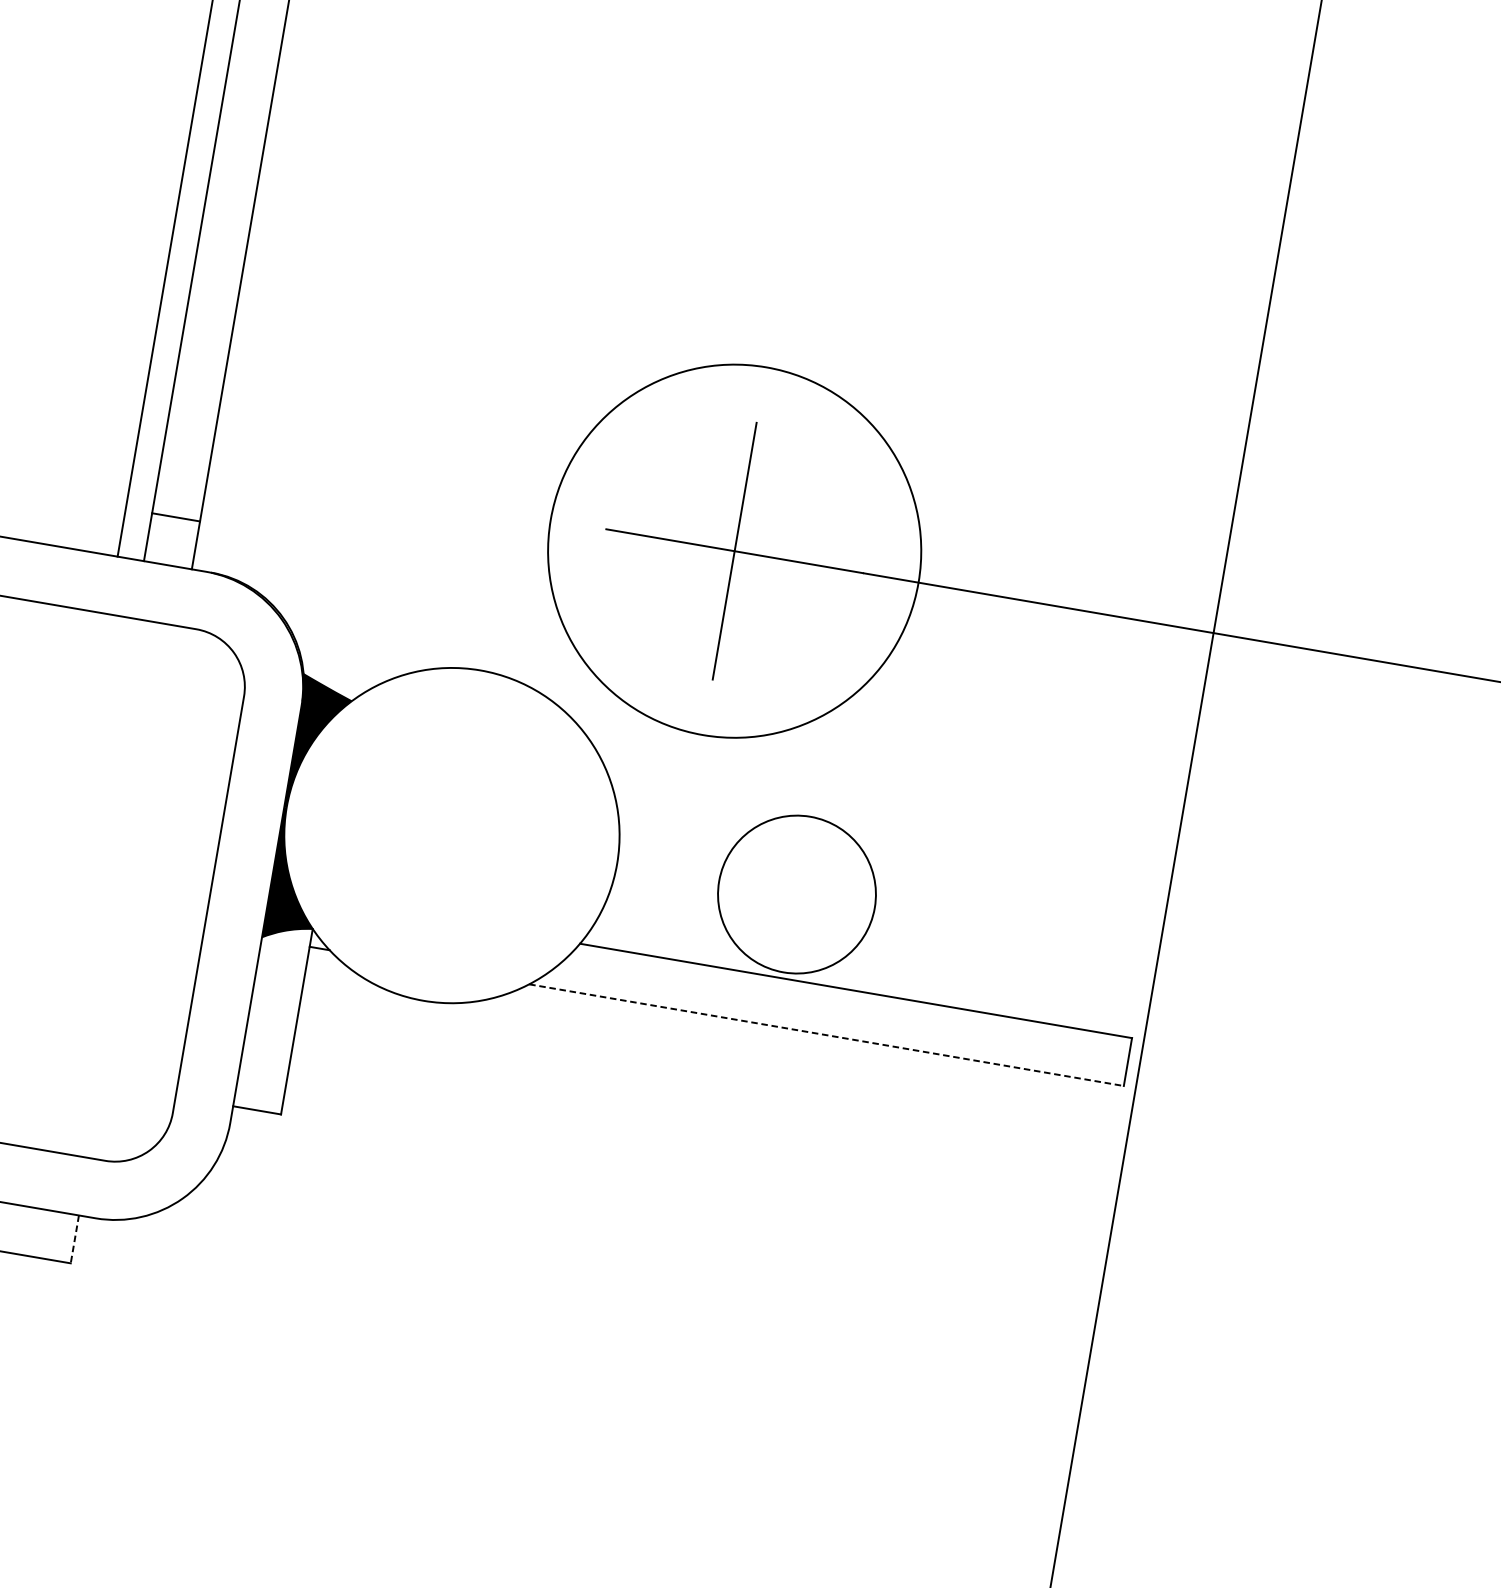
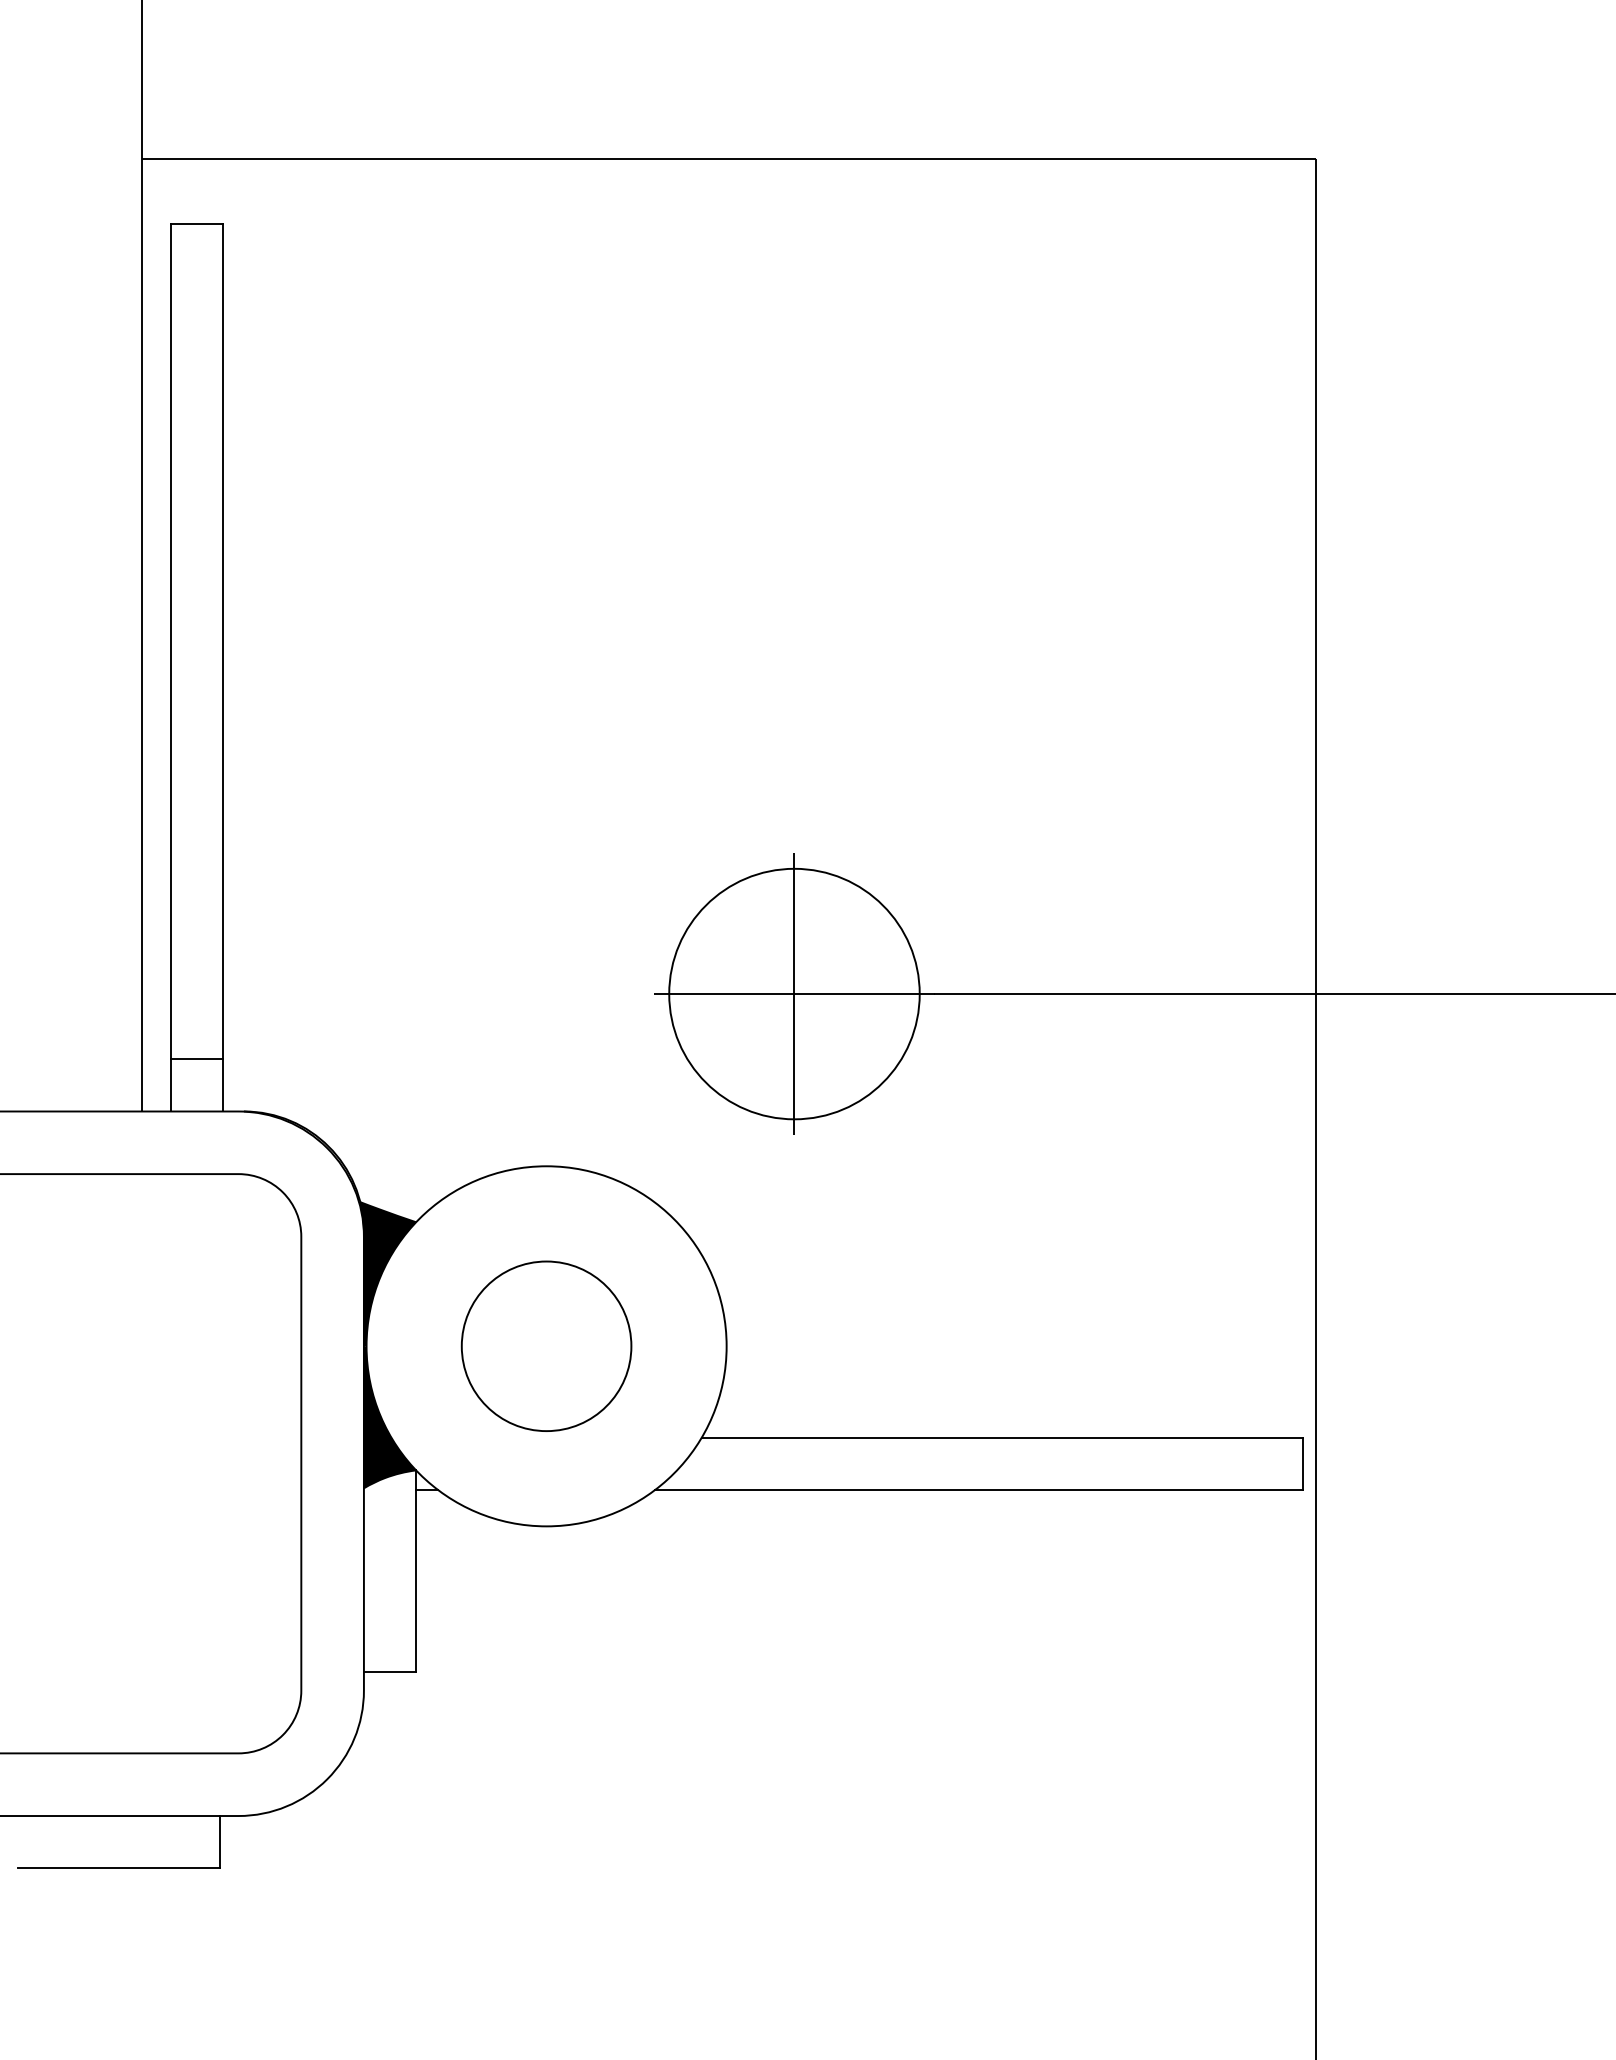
circle: (734, 550) -> (794, 993), size x0.62
circle: (797, 893) -> (546, 1345), moved
line: (826, 1034) -> (979, 1489), dashed -> solid
line: (74, 1239) -> (220, 1842), dashed -> solid

